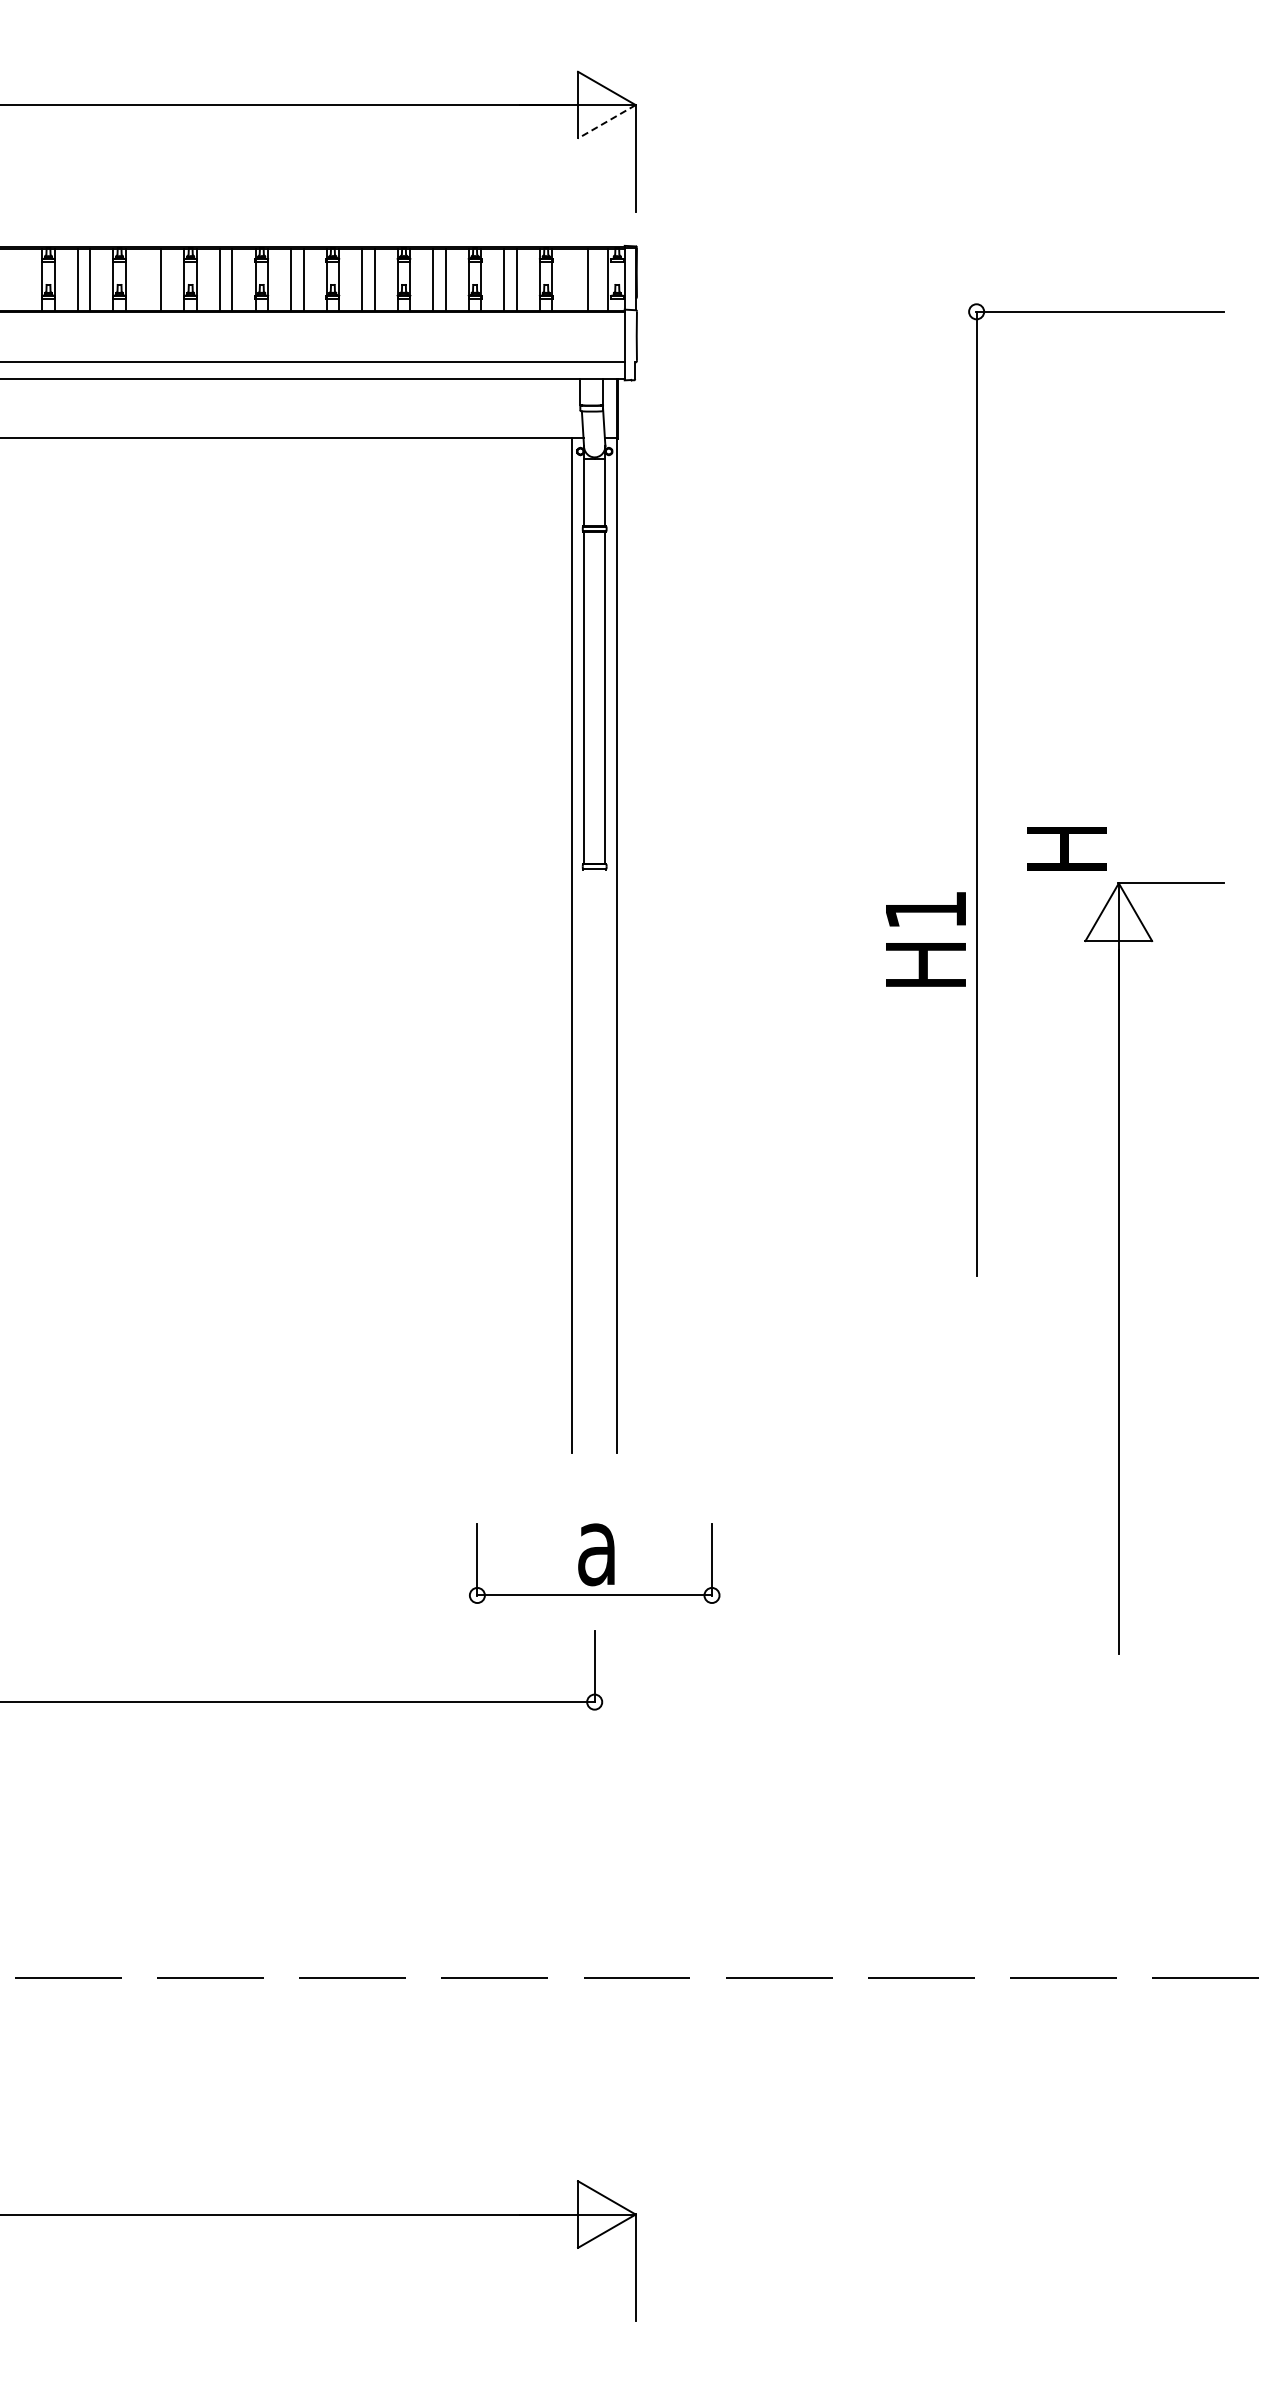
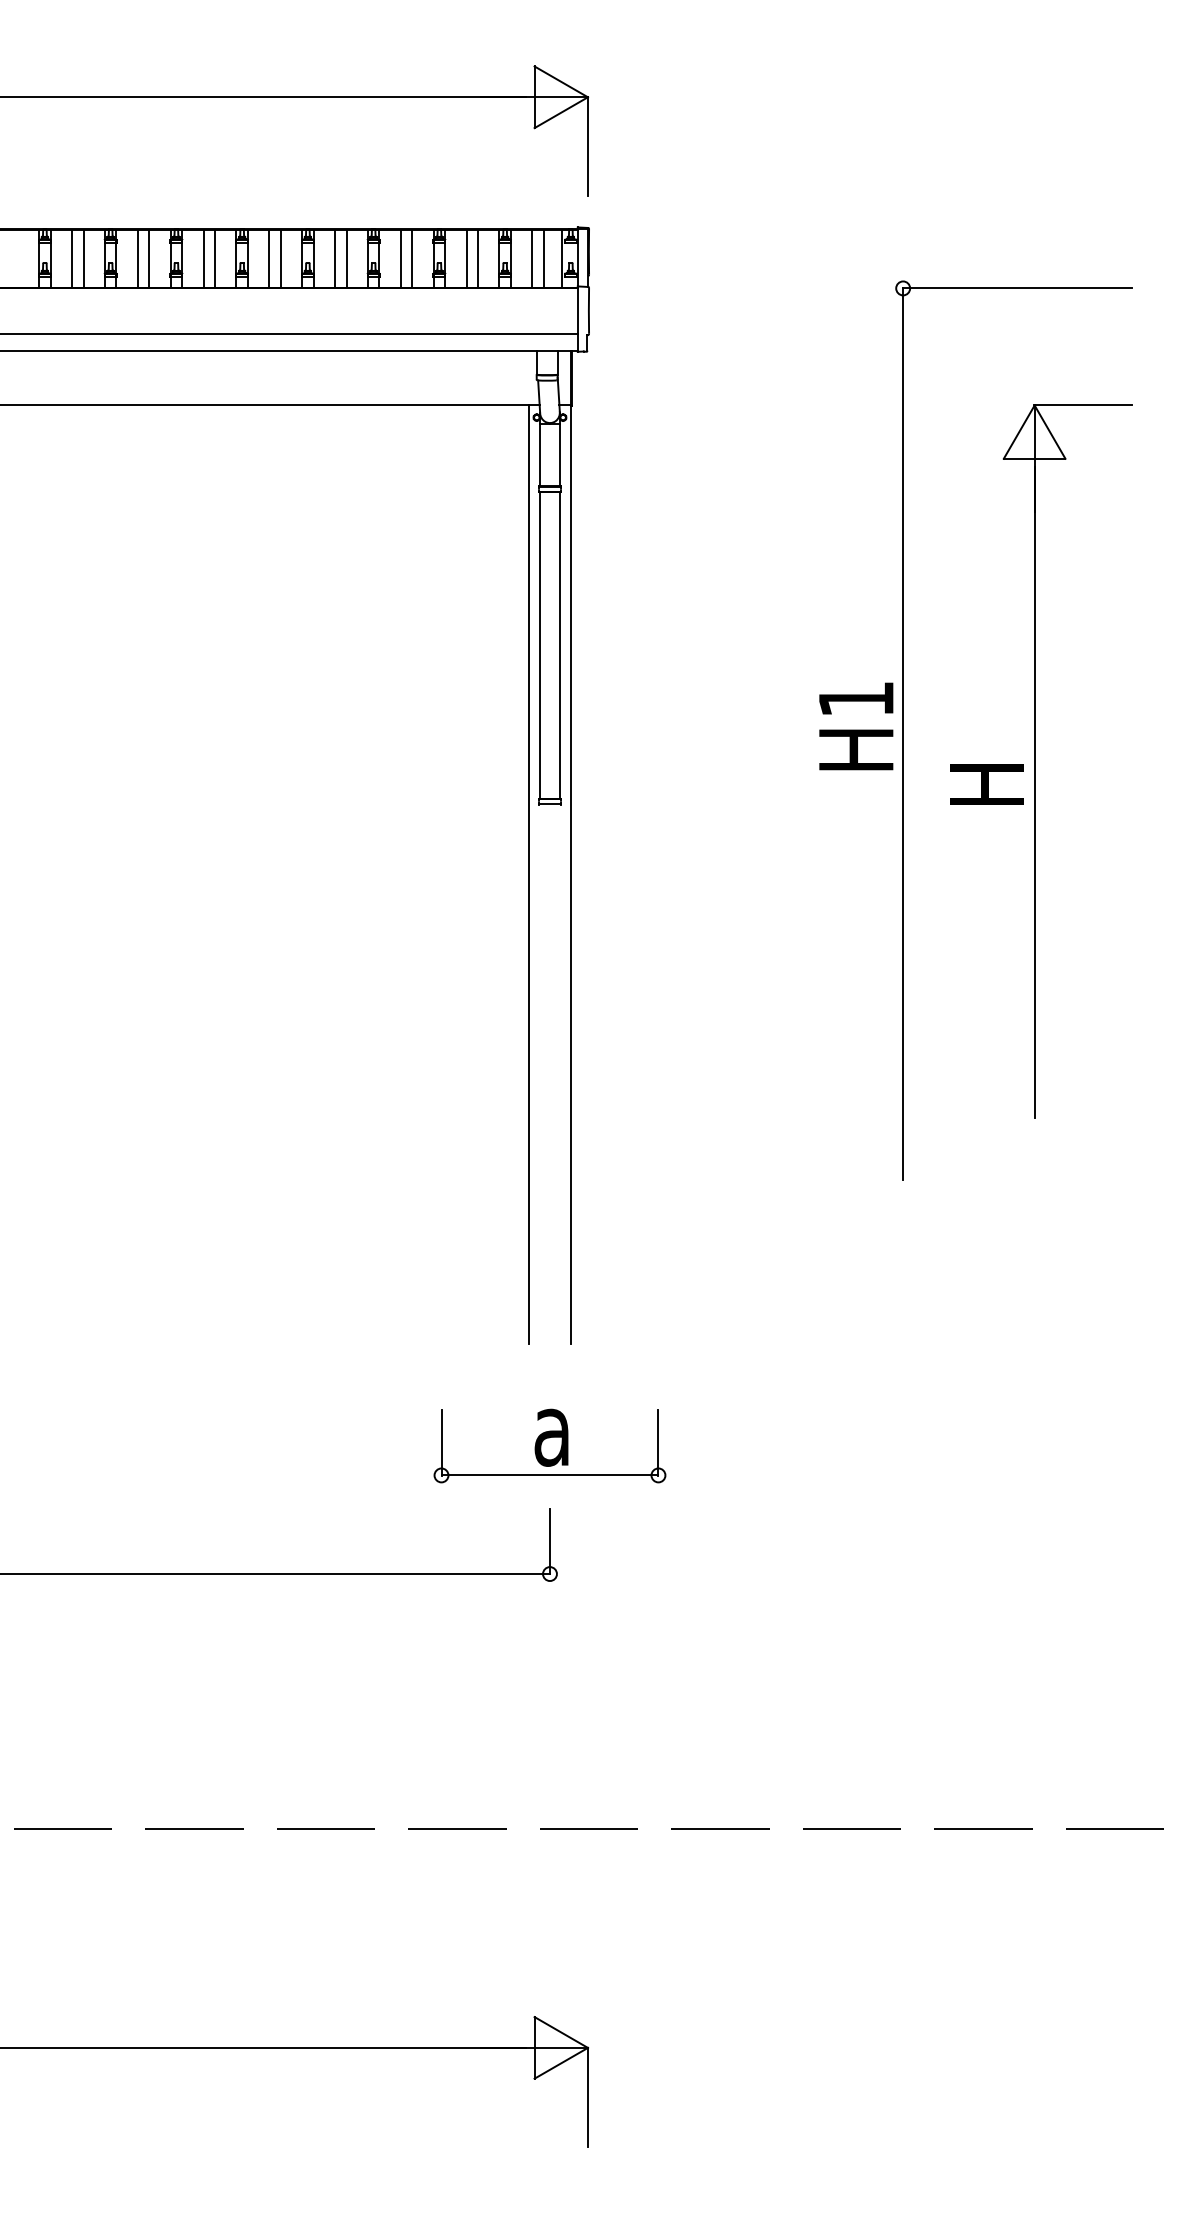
line: (606, 122) -> (560, 113), dashed -> solid
line: (148, 279) -> (137, 258), added
line: (575, 279) -> (532, 258), added
text: (925, 939) -> (855, 726), moved
part: (1119, 1268) -> (1035, 761), moved

